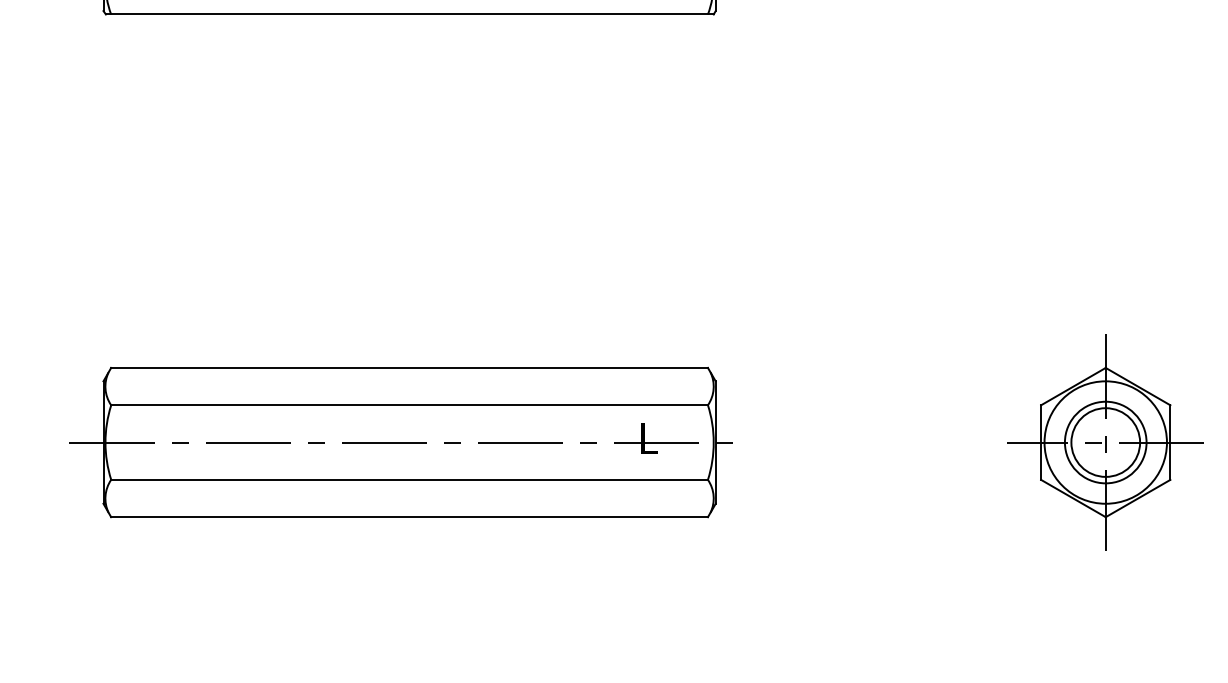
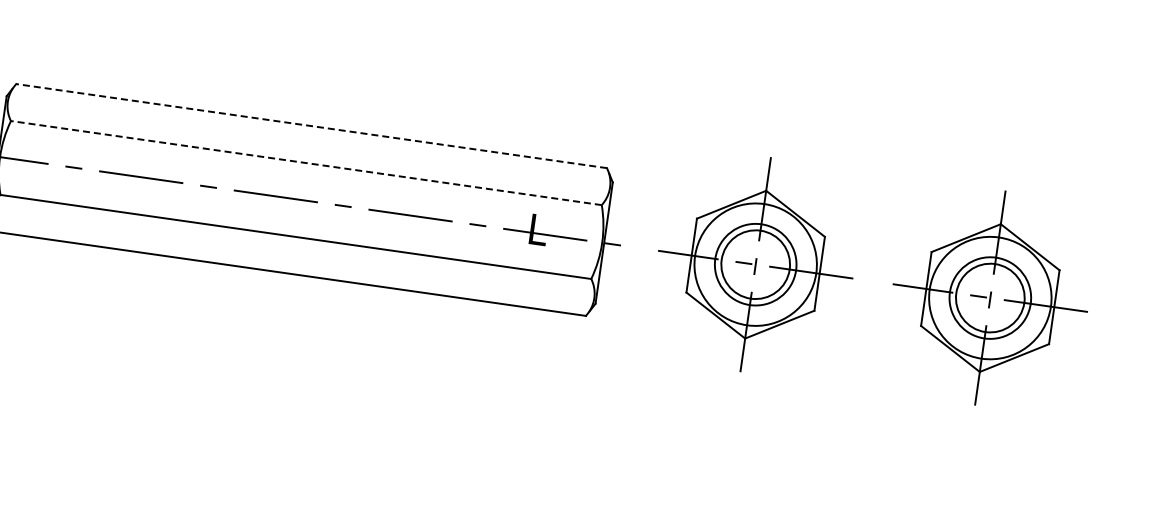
line: (409, 367) -> (311, 125), solid -> dashed
line: (409, 405) -> (306, 163), solid -> dashed
part: (868, 442) -> (755, 264), added

